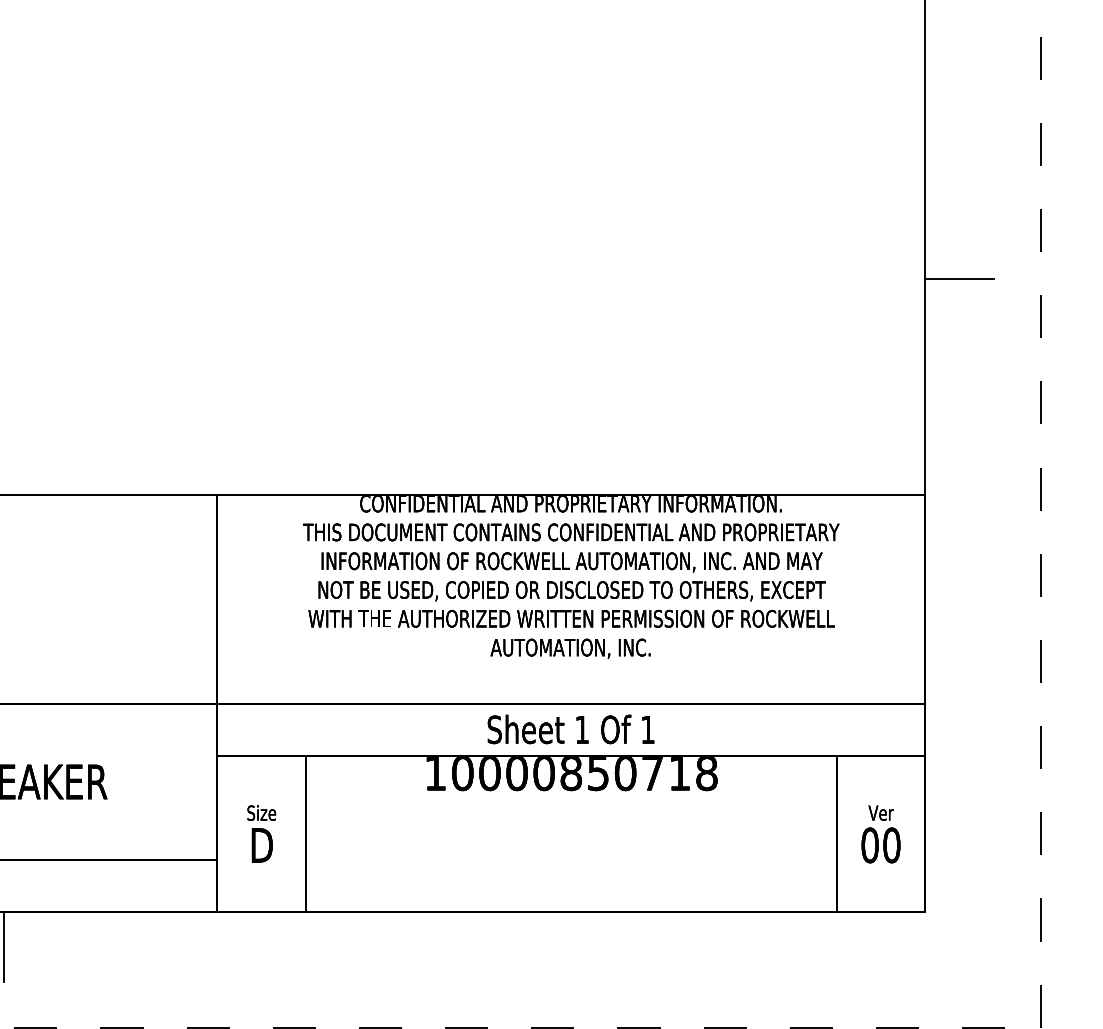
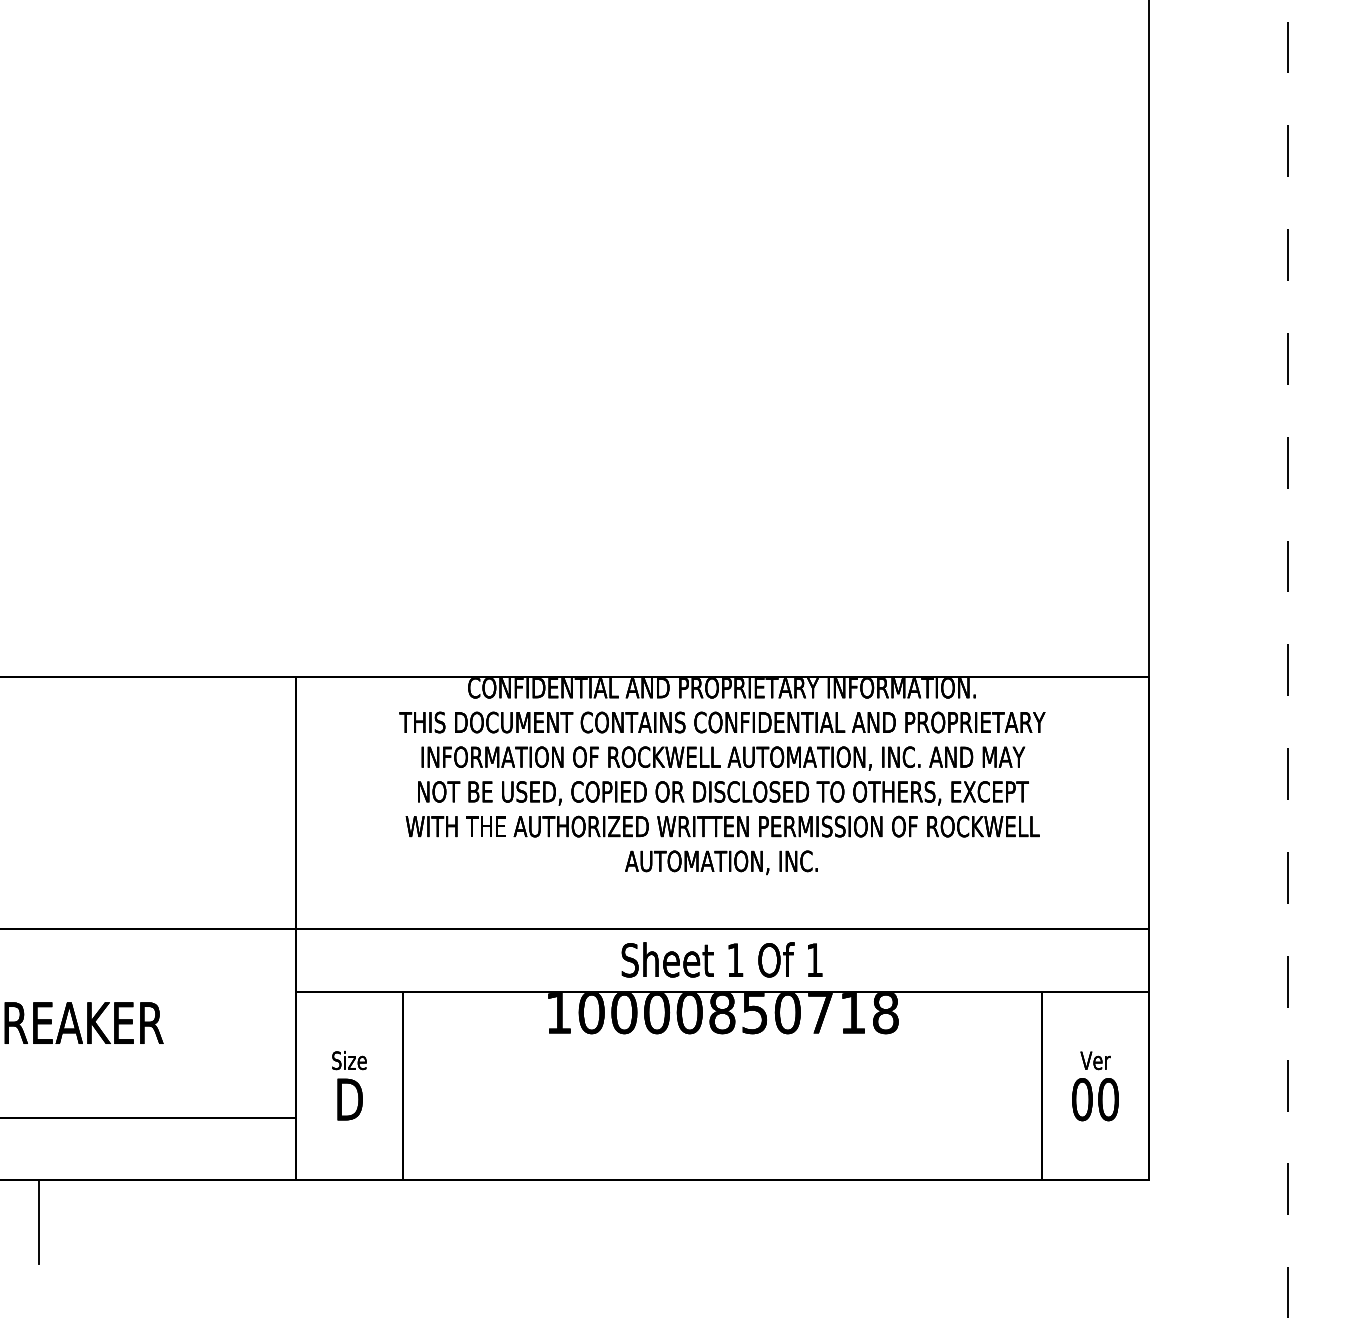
line: (959, 279) -> (1190, 417), removed

